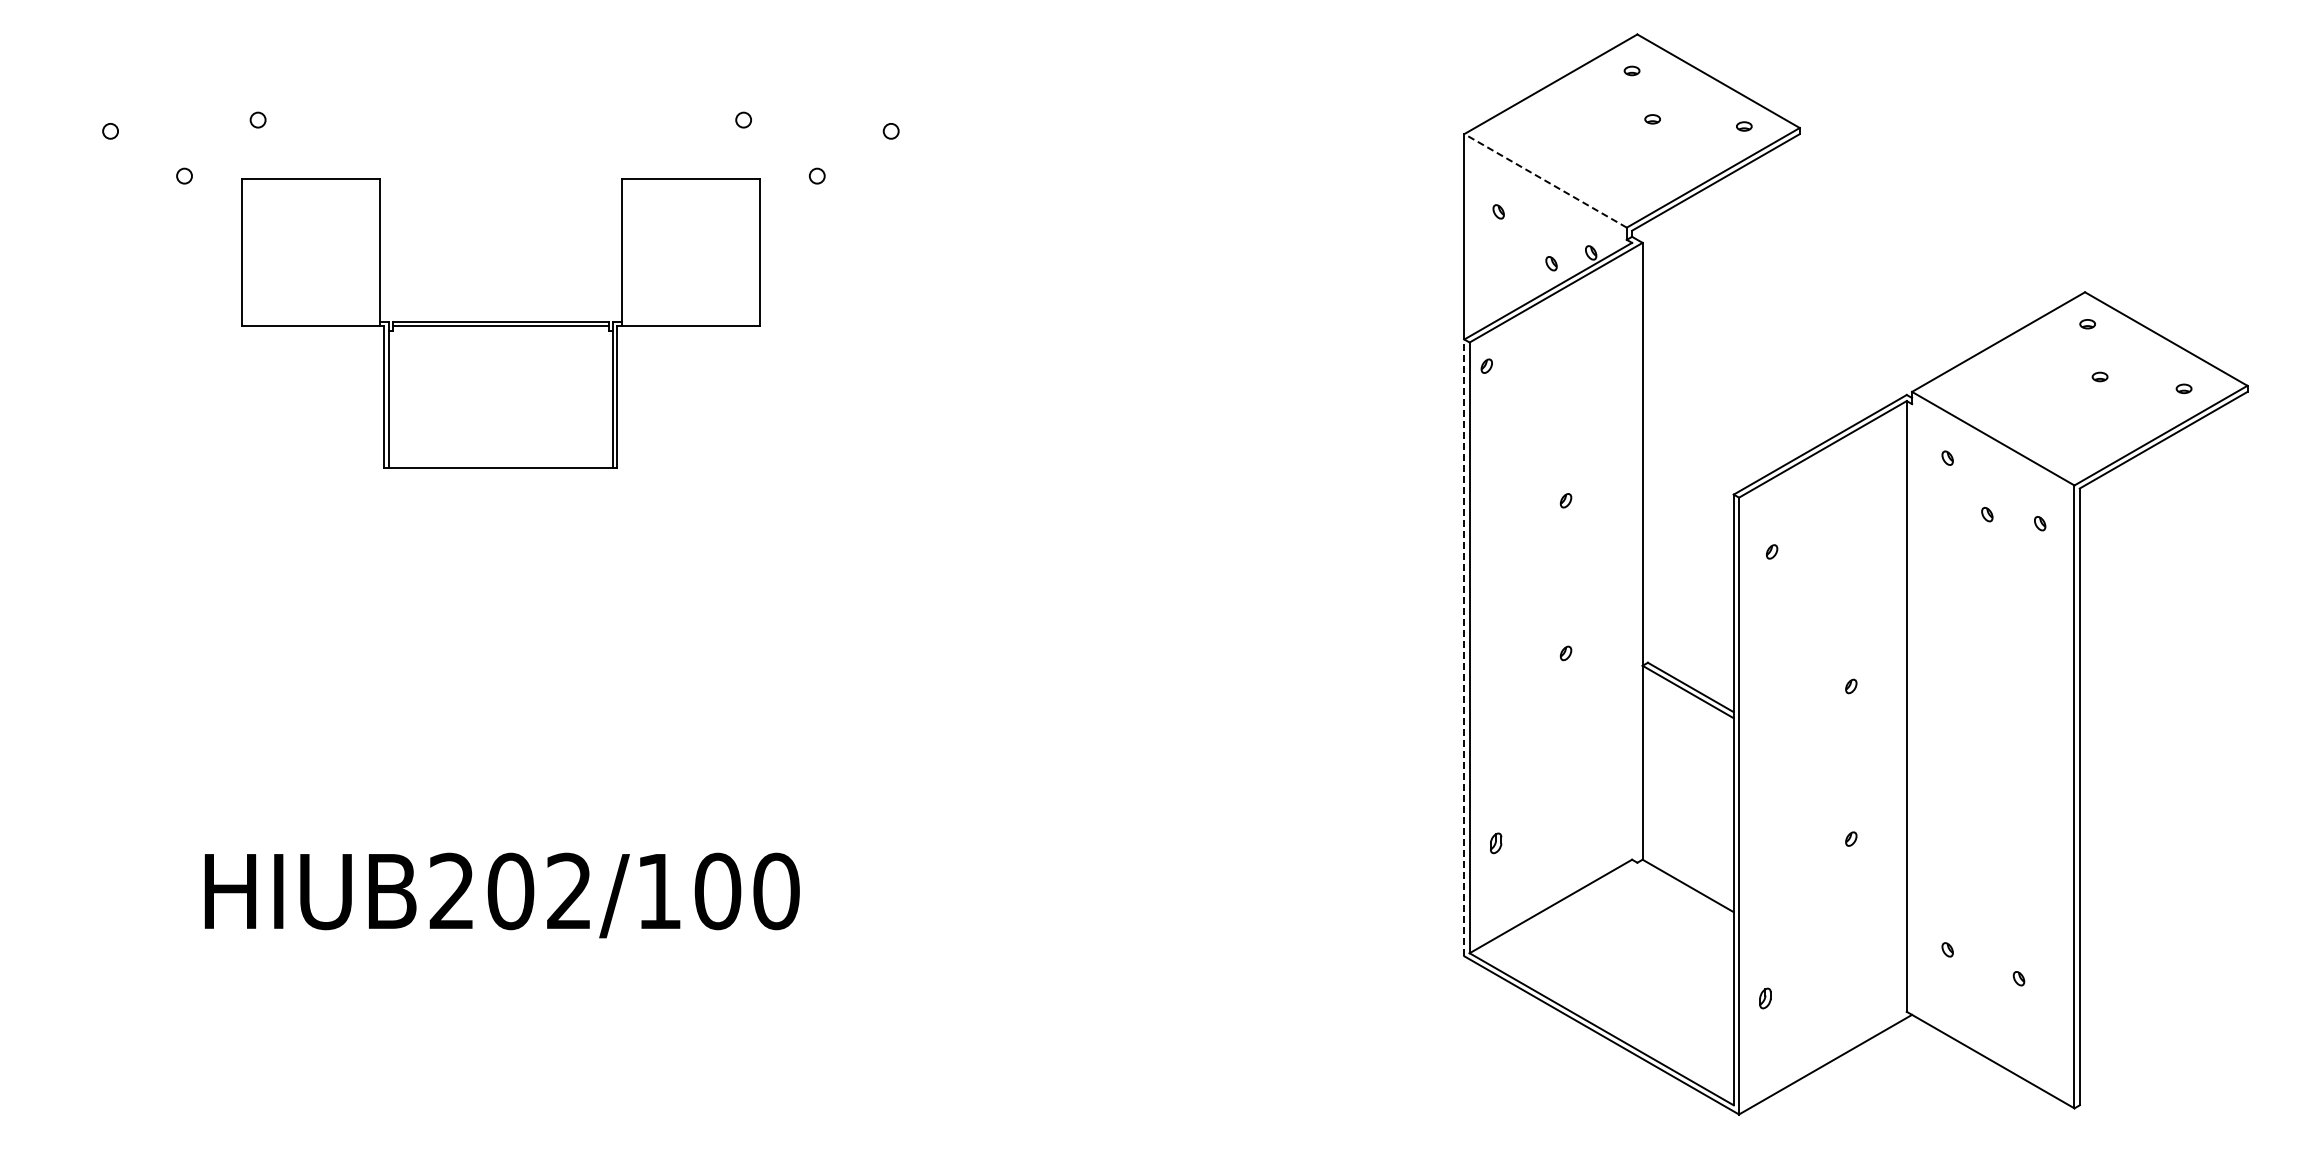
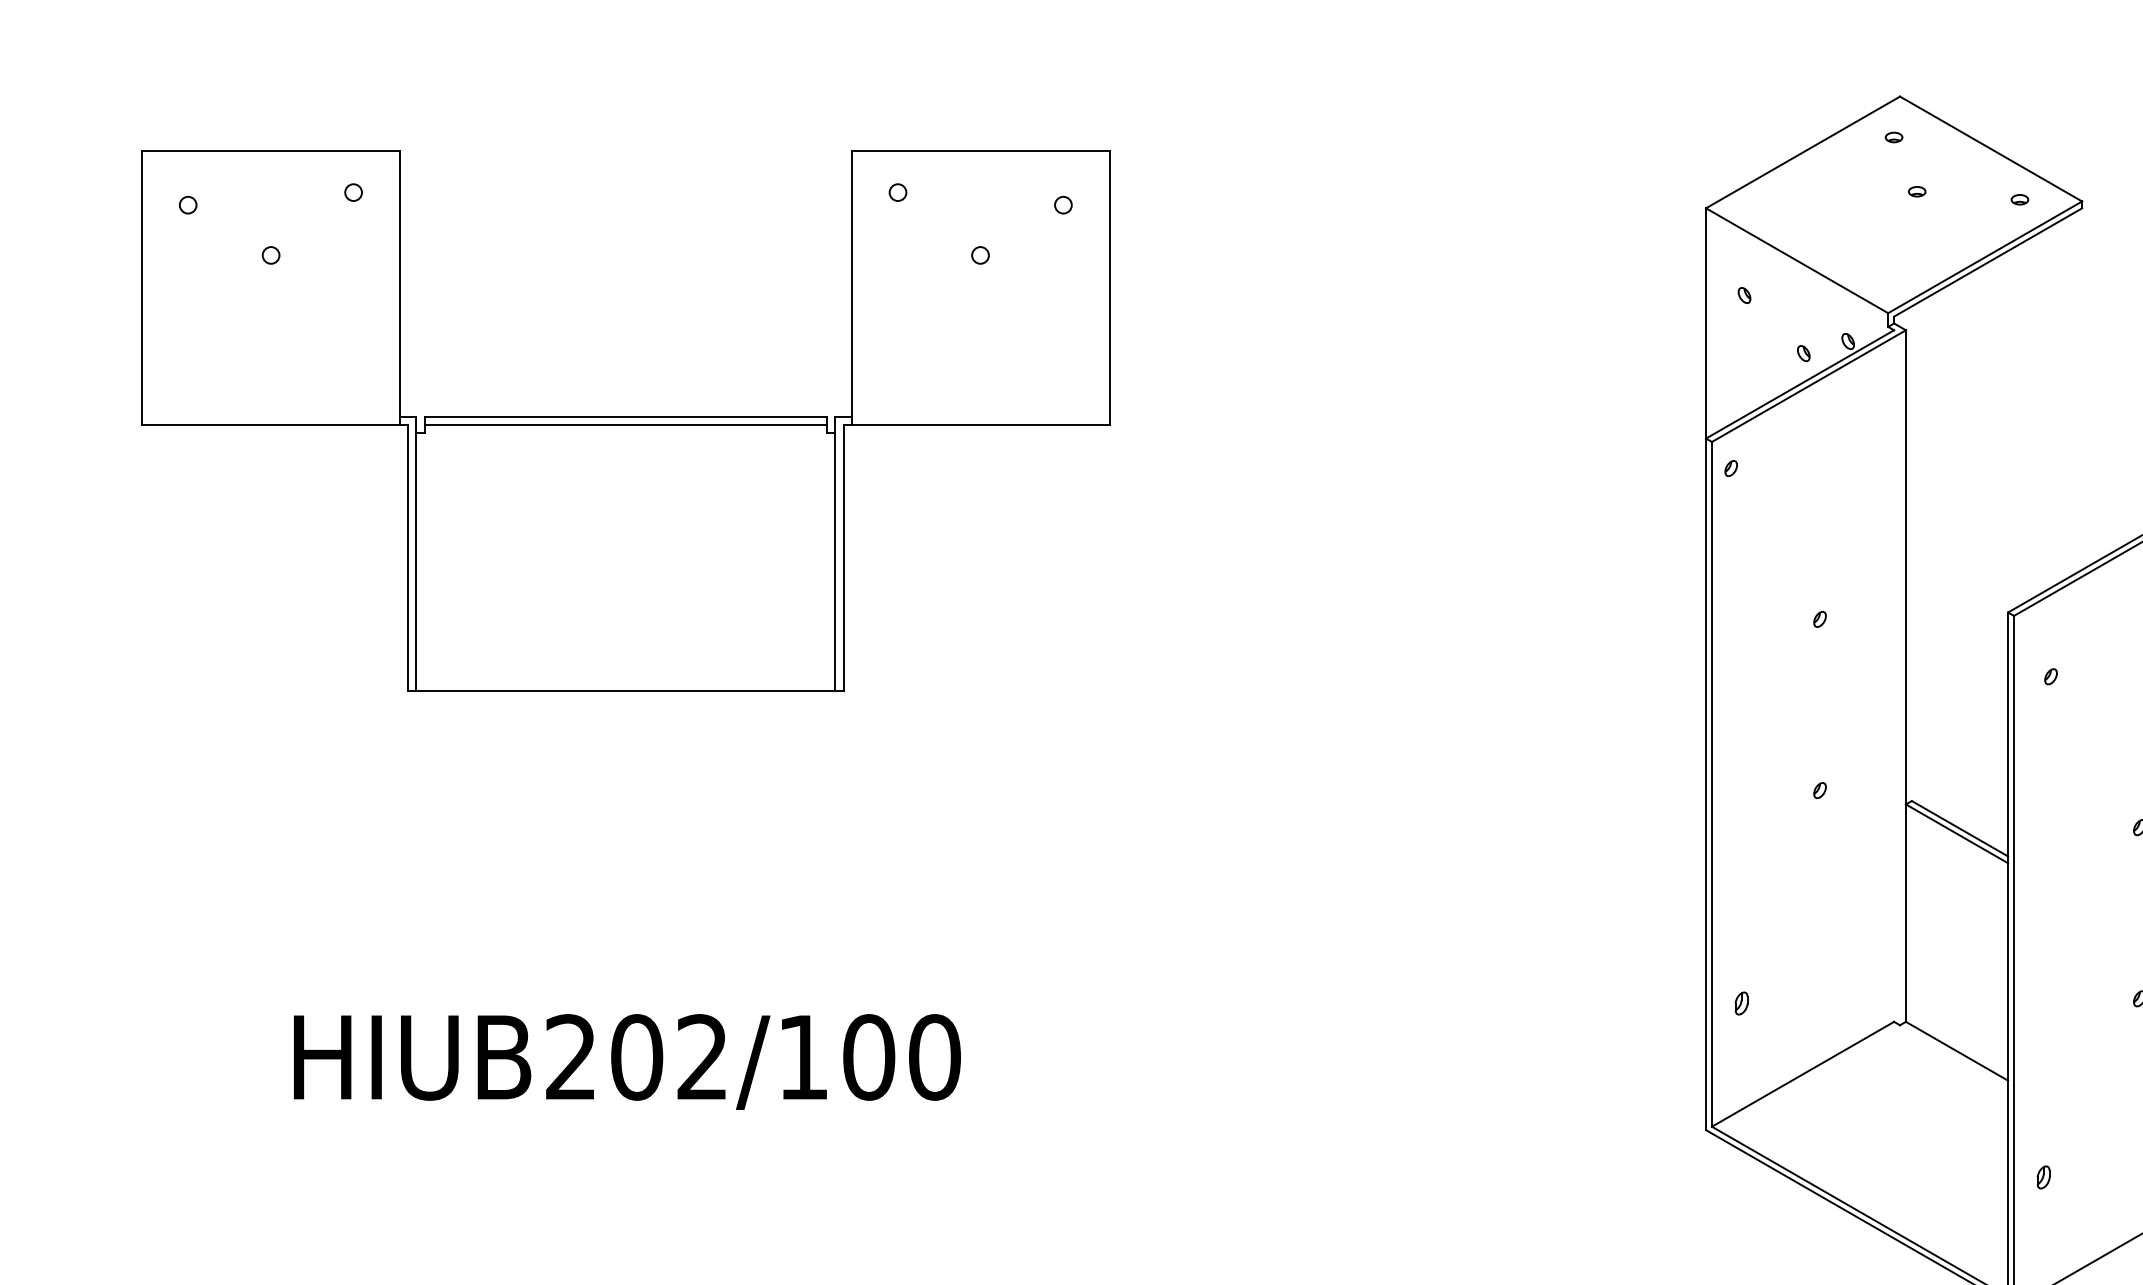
line: (1545, 180) -> (1797, 260), dashed -> solid
part: (500, 323) -> (625, 420), size x1.67
line: (1464, 647) -> (1706, 783), dashed -> solid

